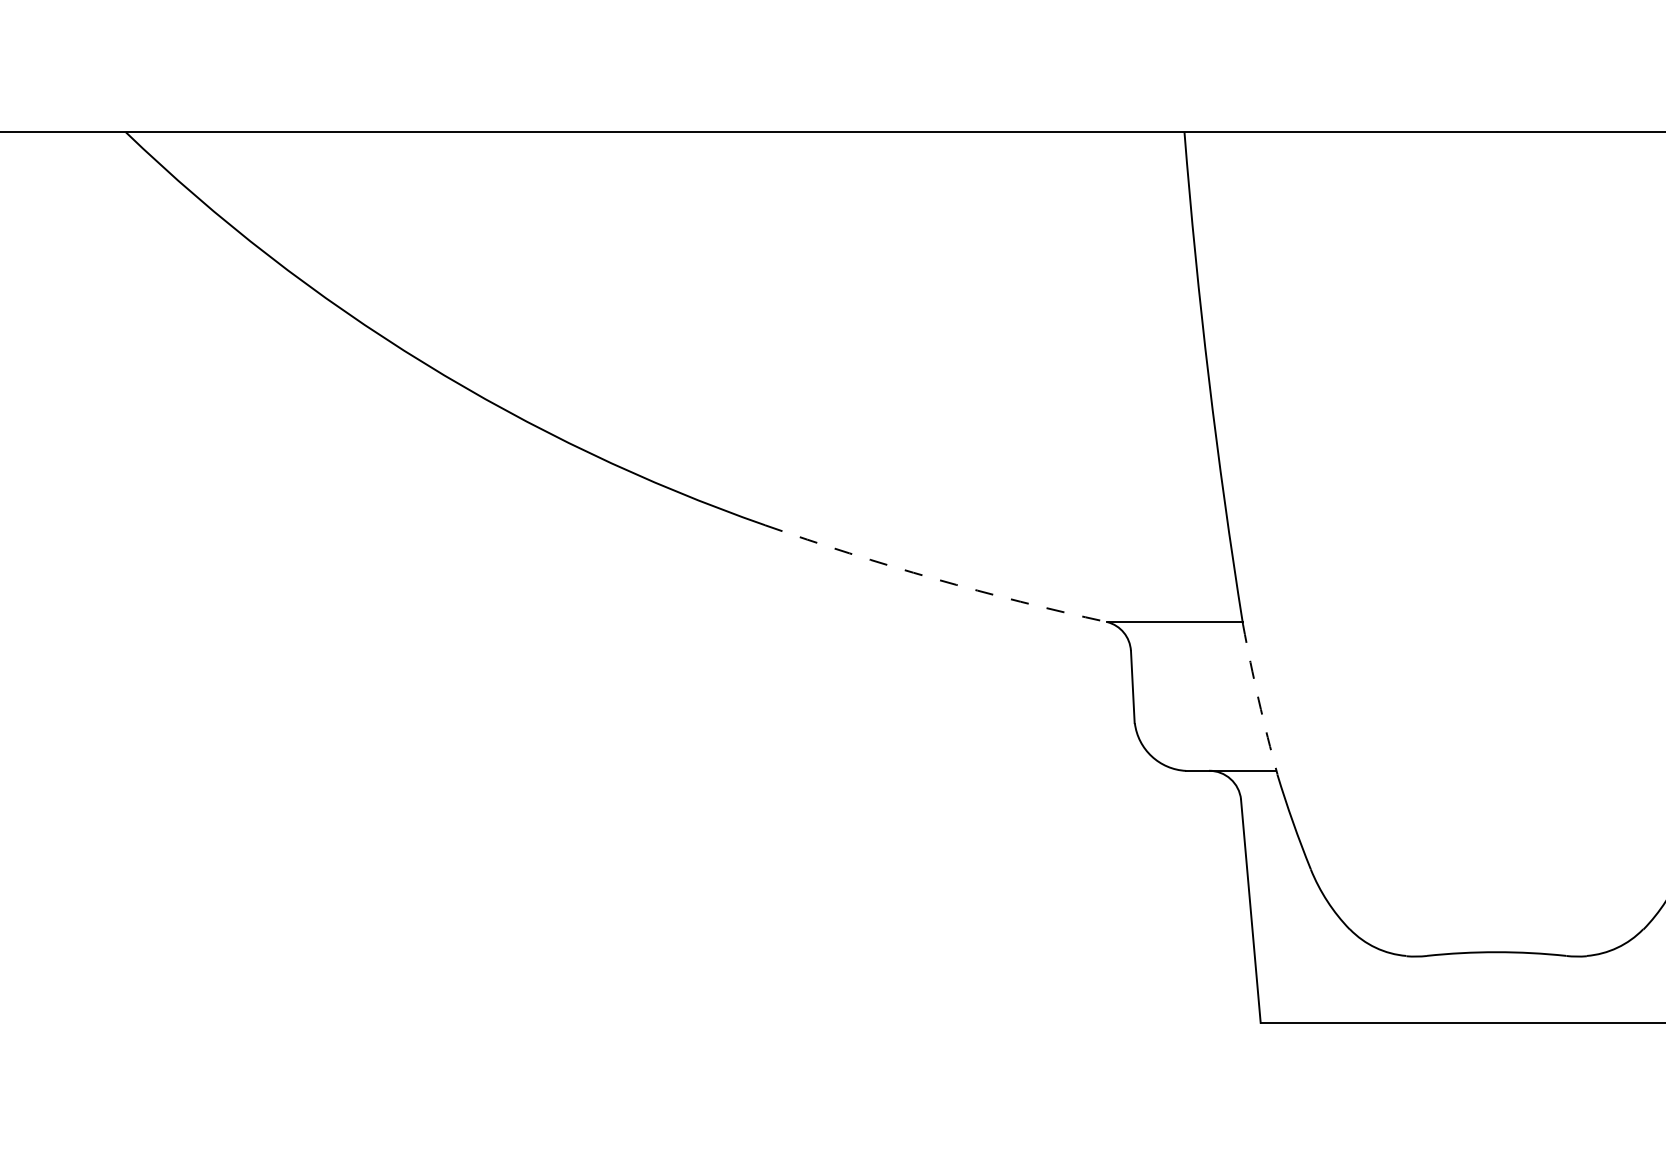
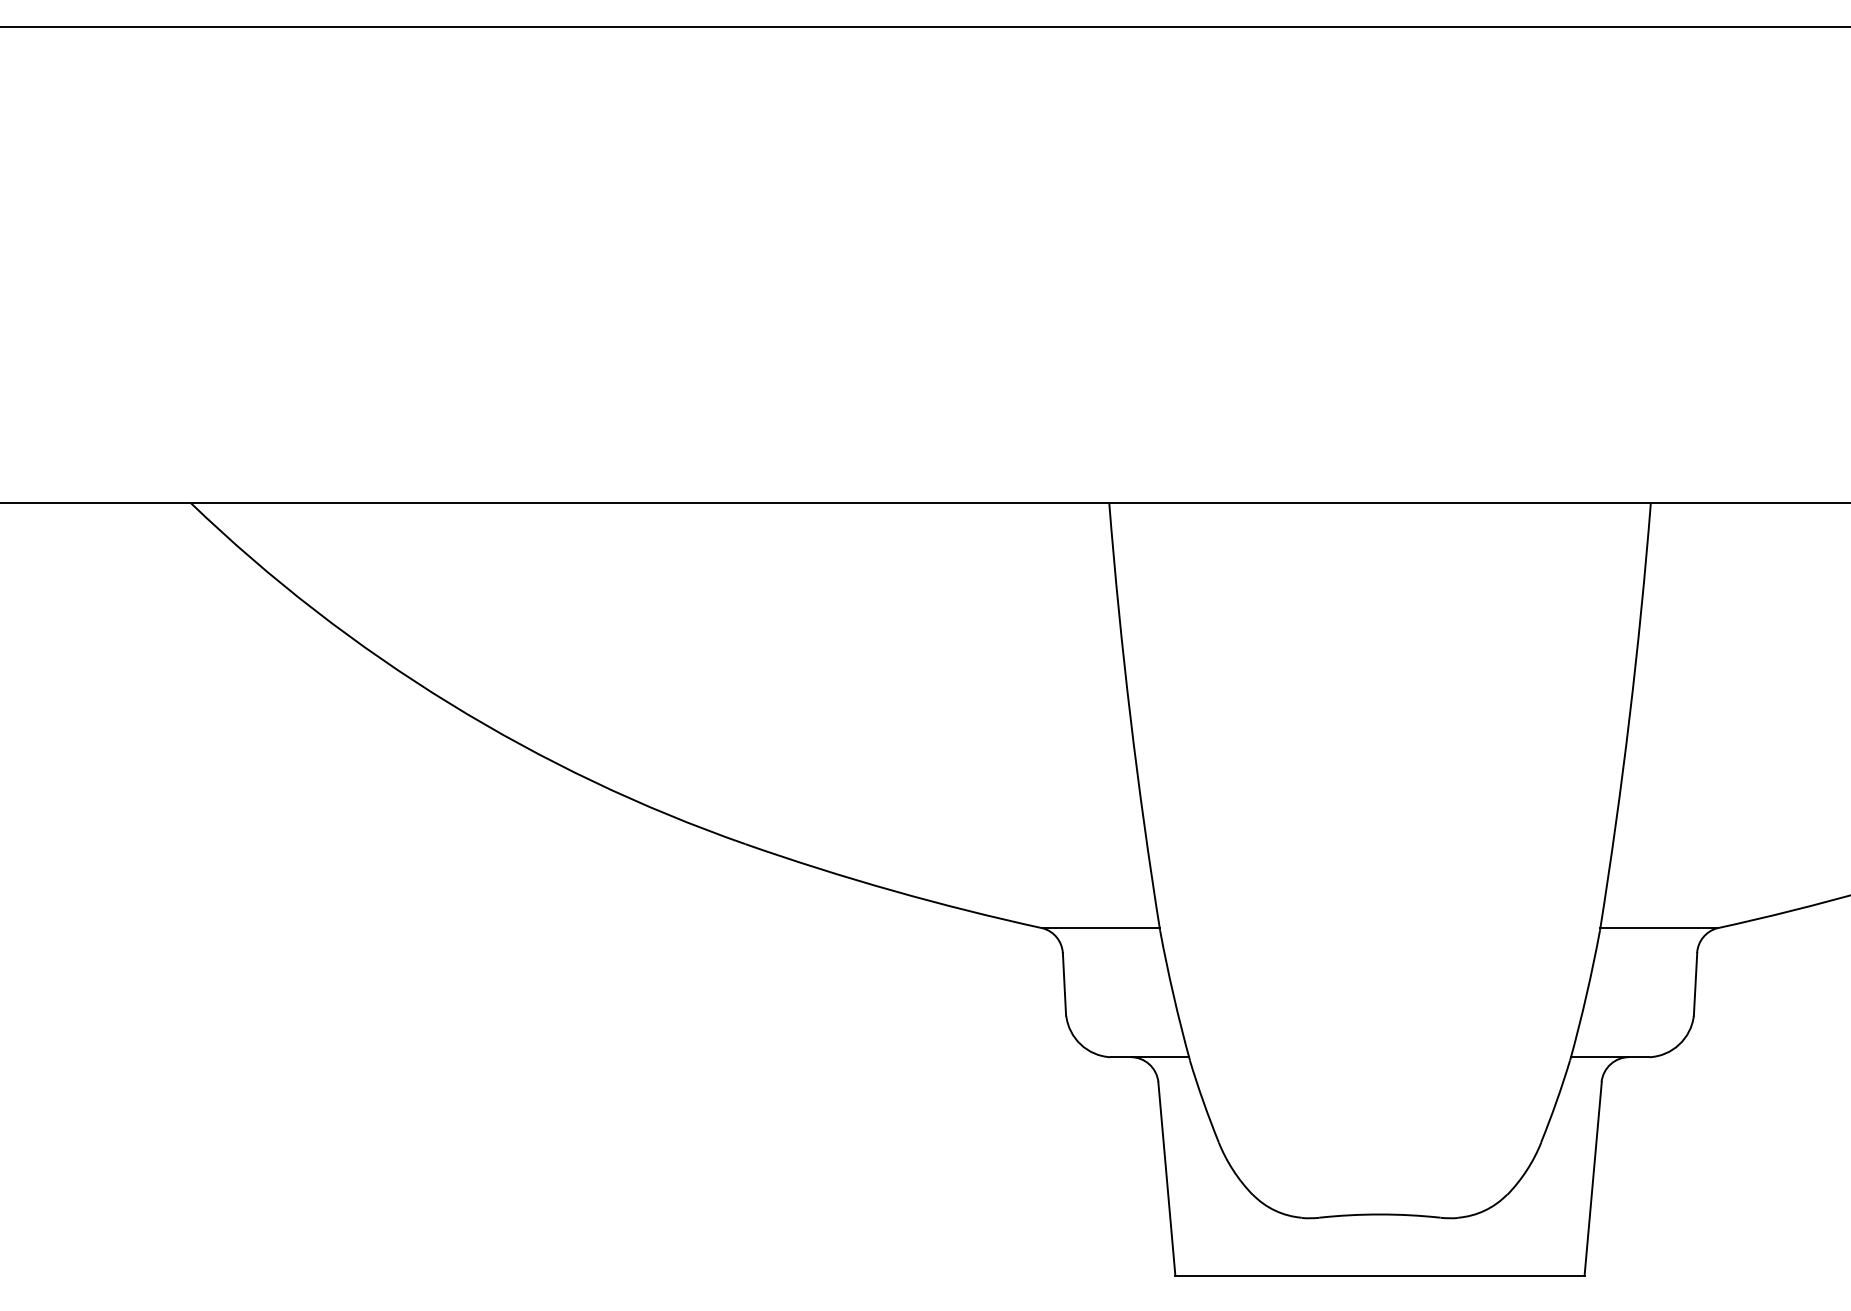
arc: (934, 578) -> (892, 890), dashed -> solid
arc: (1258, 699) -> (1173, 995), dashed -> solid

